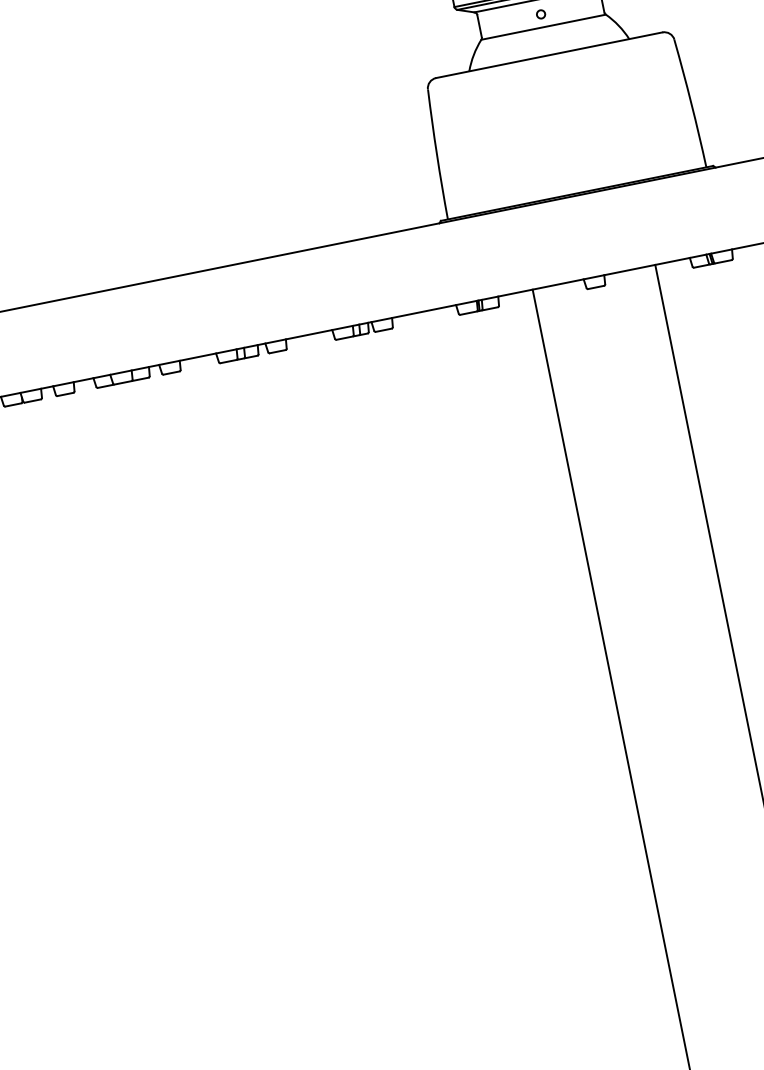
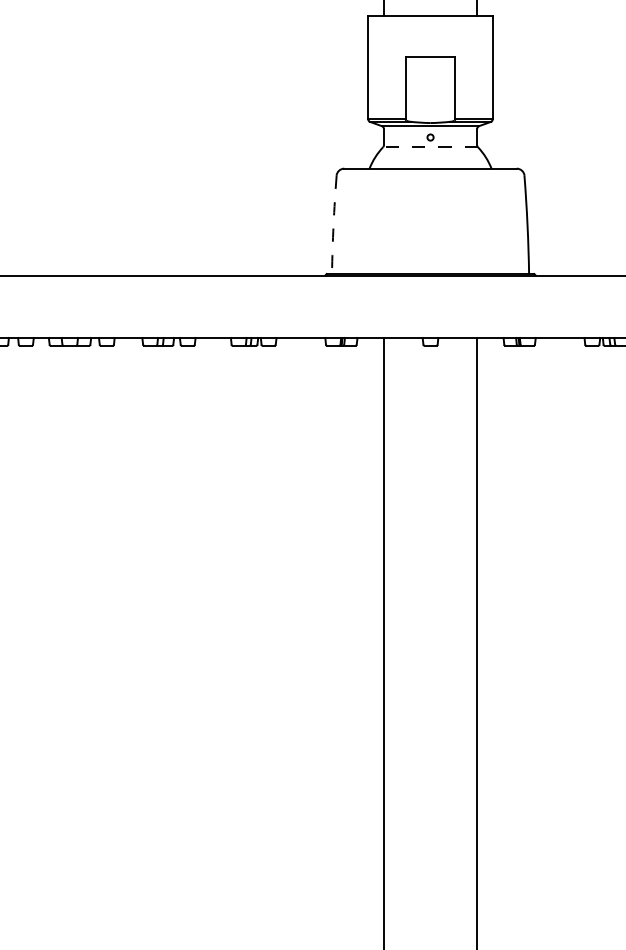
line: (542, 27) -> (429, 147), solid -> dashed
arc: (436, 154) -> (333, 224), solid -> dashed

